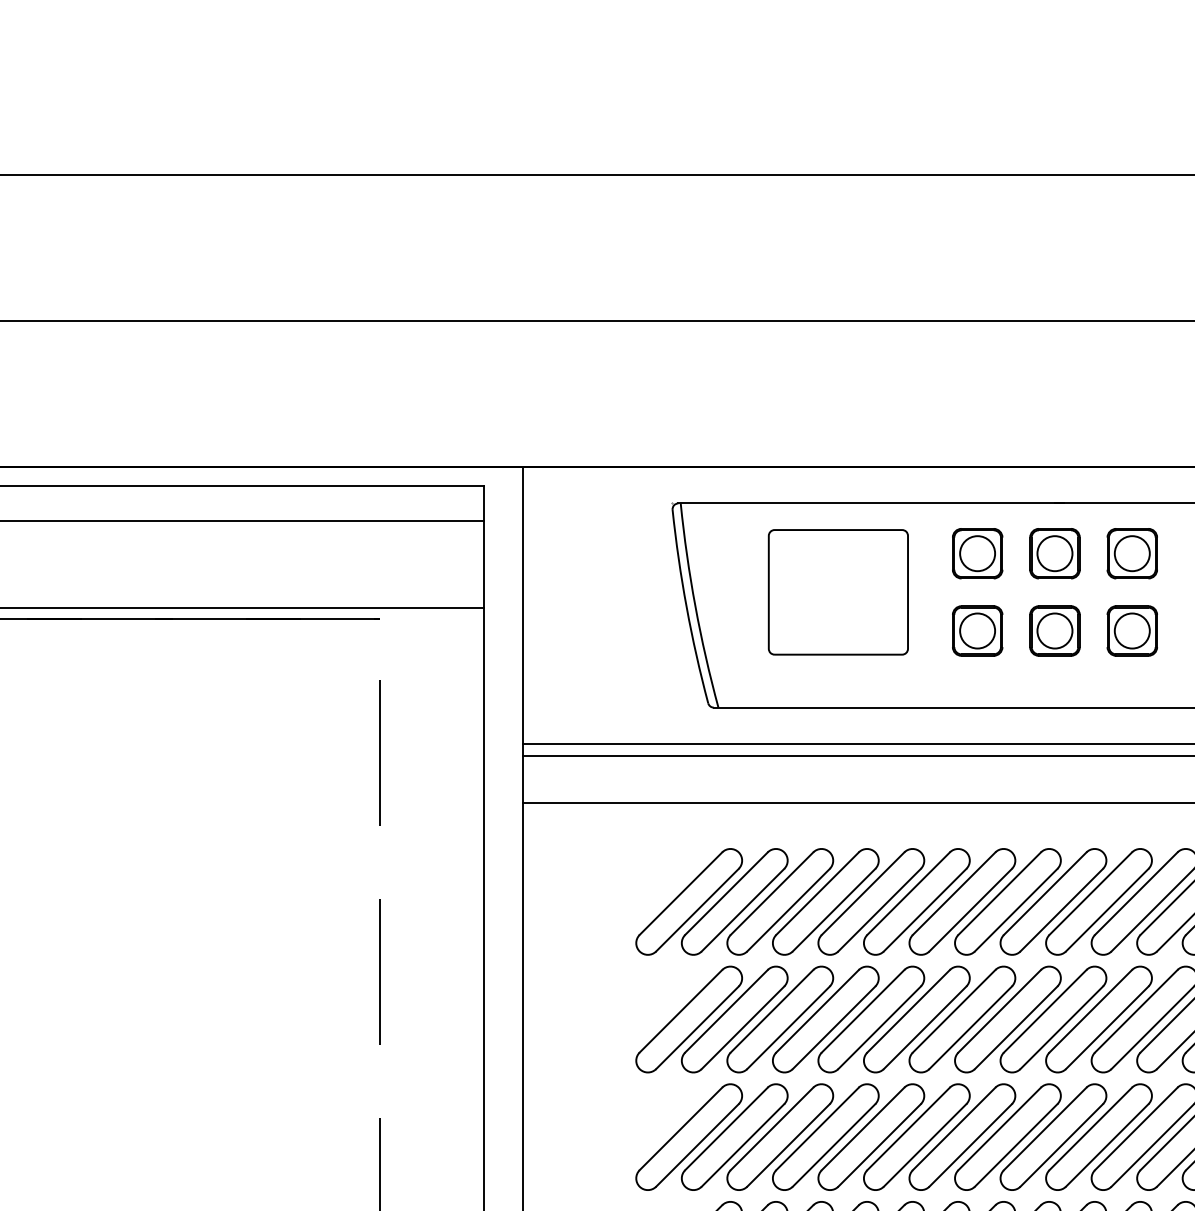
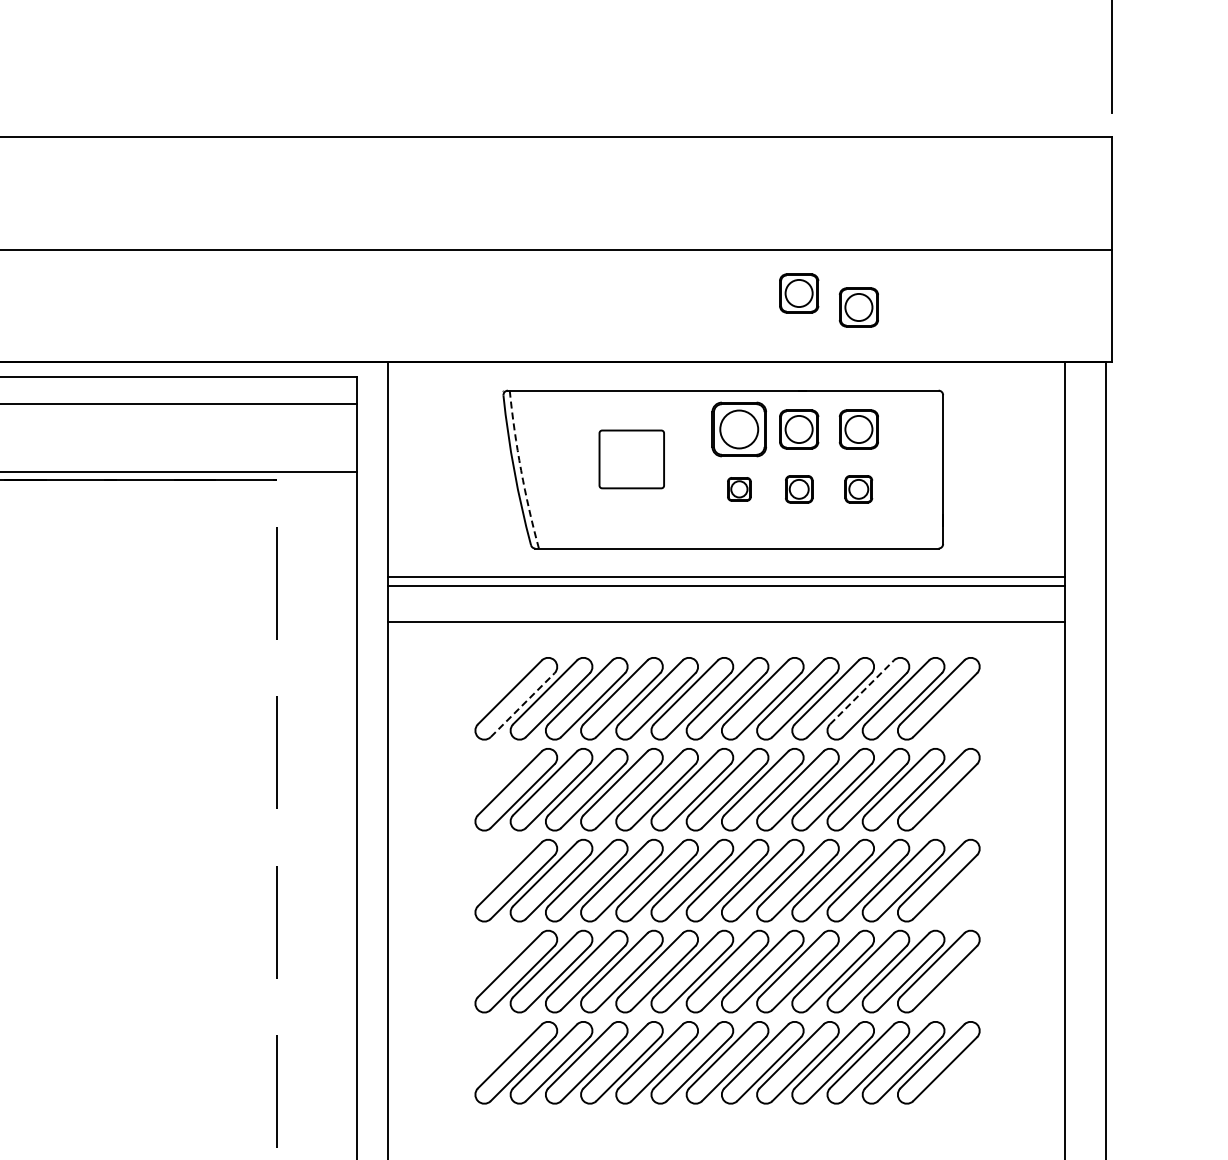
part: (1055, 377) -> (799, 293), added
part: (1131, 395) -> (858, 307), added
part: (977, 553) -> (739, 429), size x1.4
part: (838, 592) -> (631, 459), size x0.6
arc: (695, 606) -> (521, 470), solid -> dashed
part: (977, 631) -> (739, 489), size x0.6
part: (1055, 631) -> (799, 489), size x0.7
part: (1131, 631) -> (858, 489), size x0.7
line: (1136, 893) -> (862, 692), solid -> dashed
line: (698, 909) -> (523, 704), solid -> dashed

